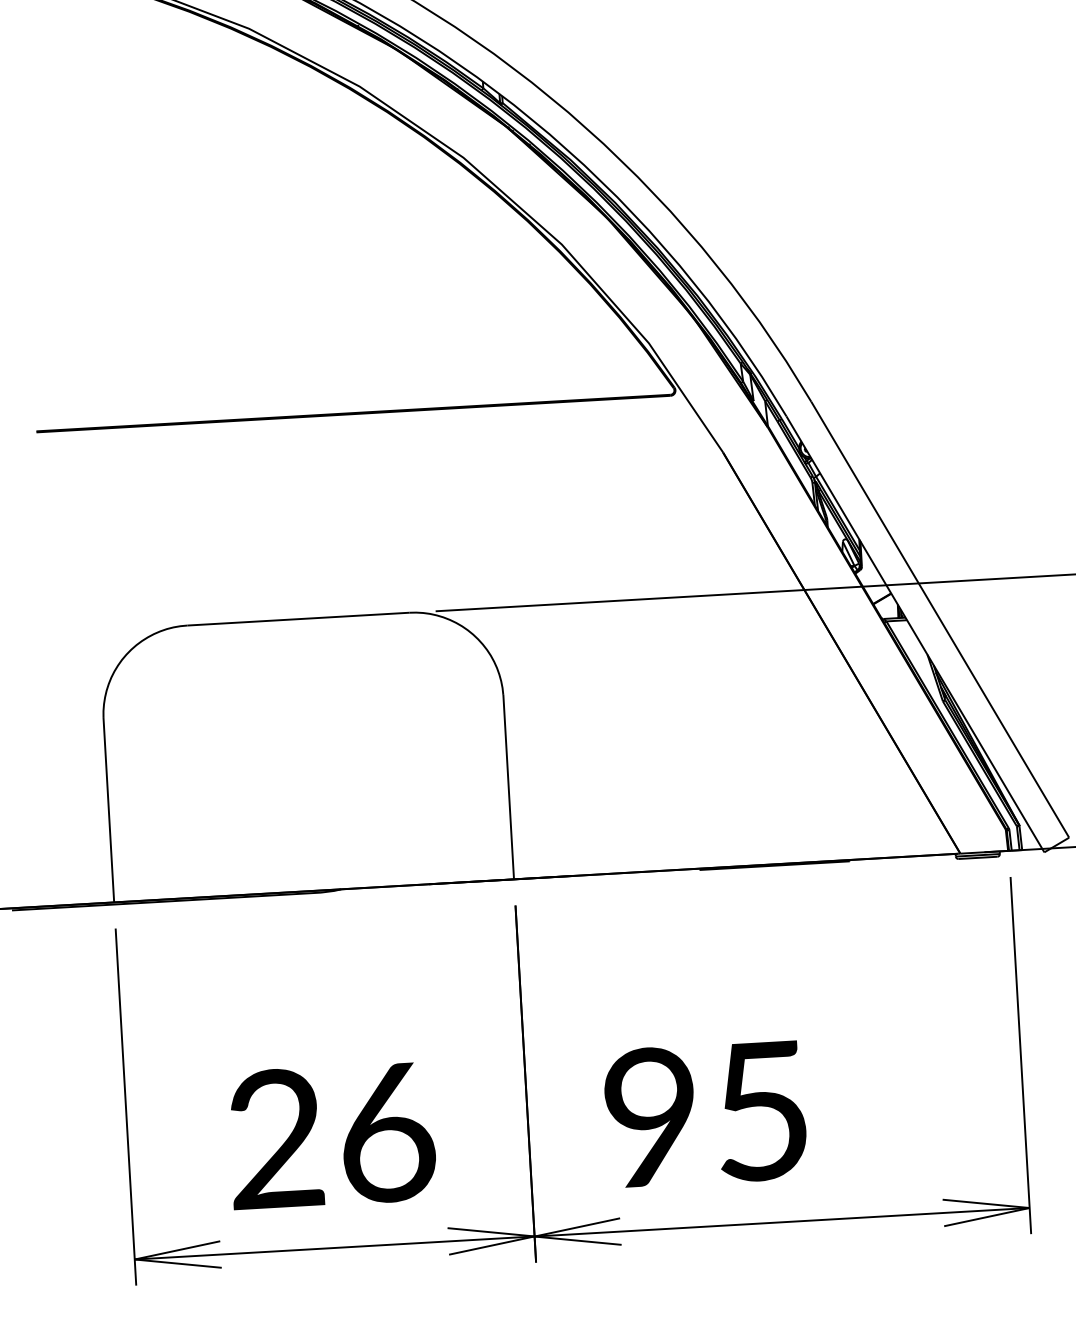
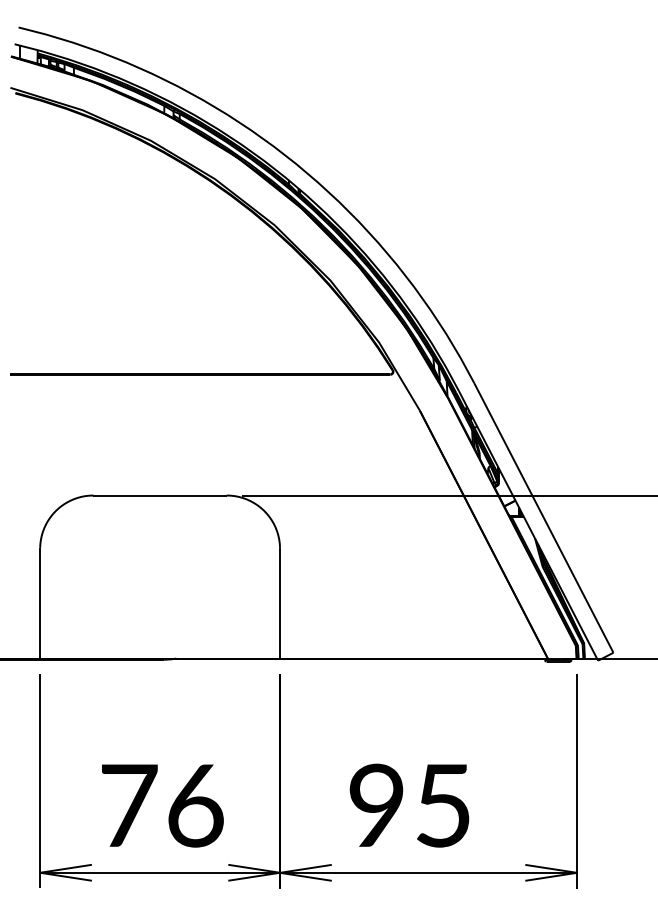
text: (705, 1114) -> (409, 805), moved
text: (277, 1137) -> (129, 804), 26 -> 76

